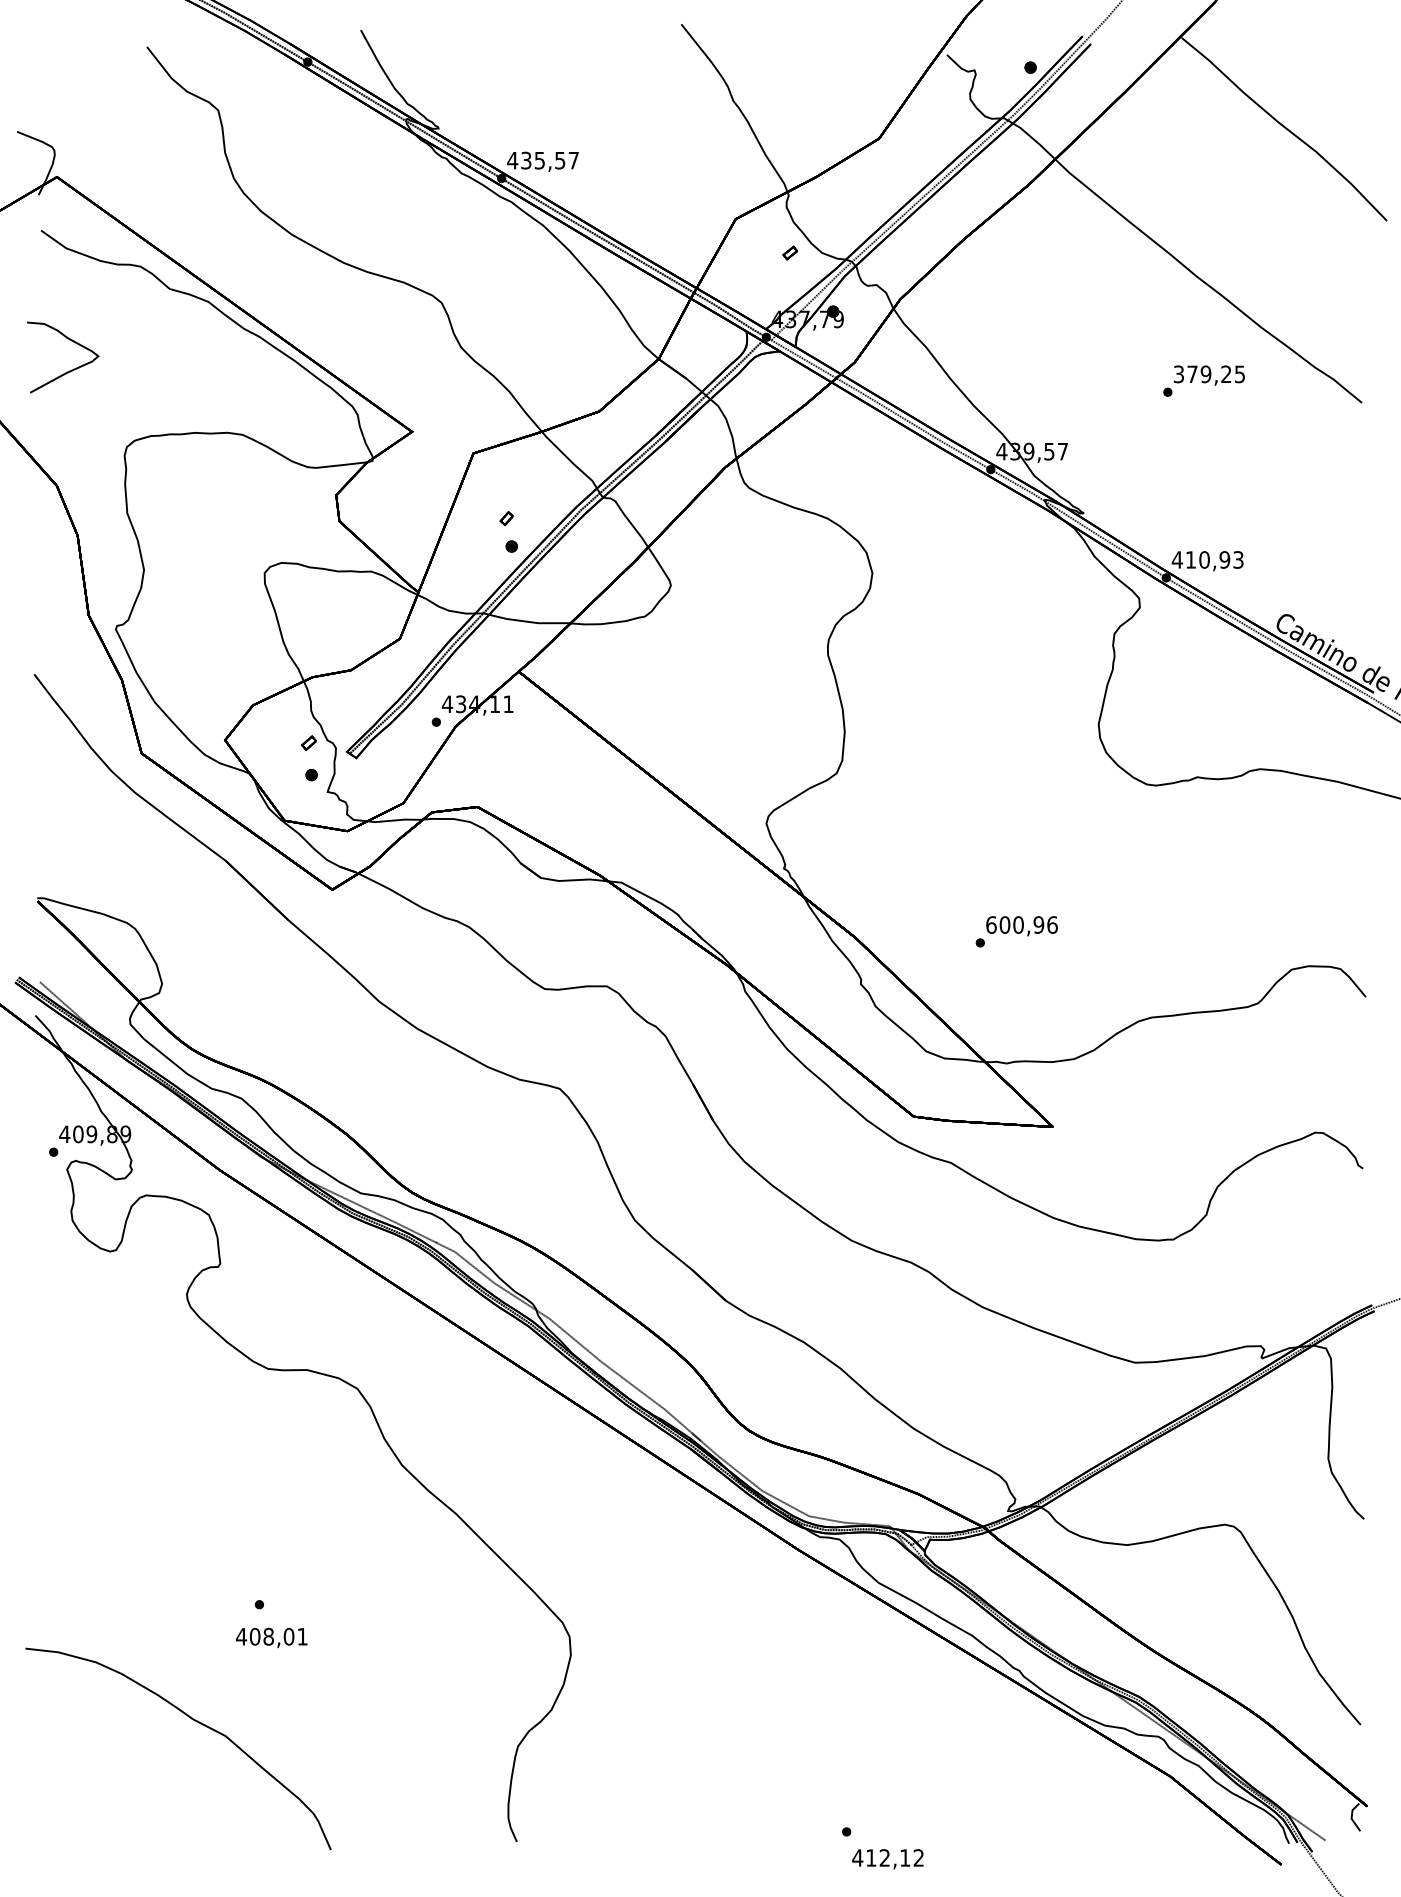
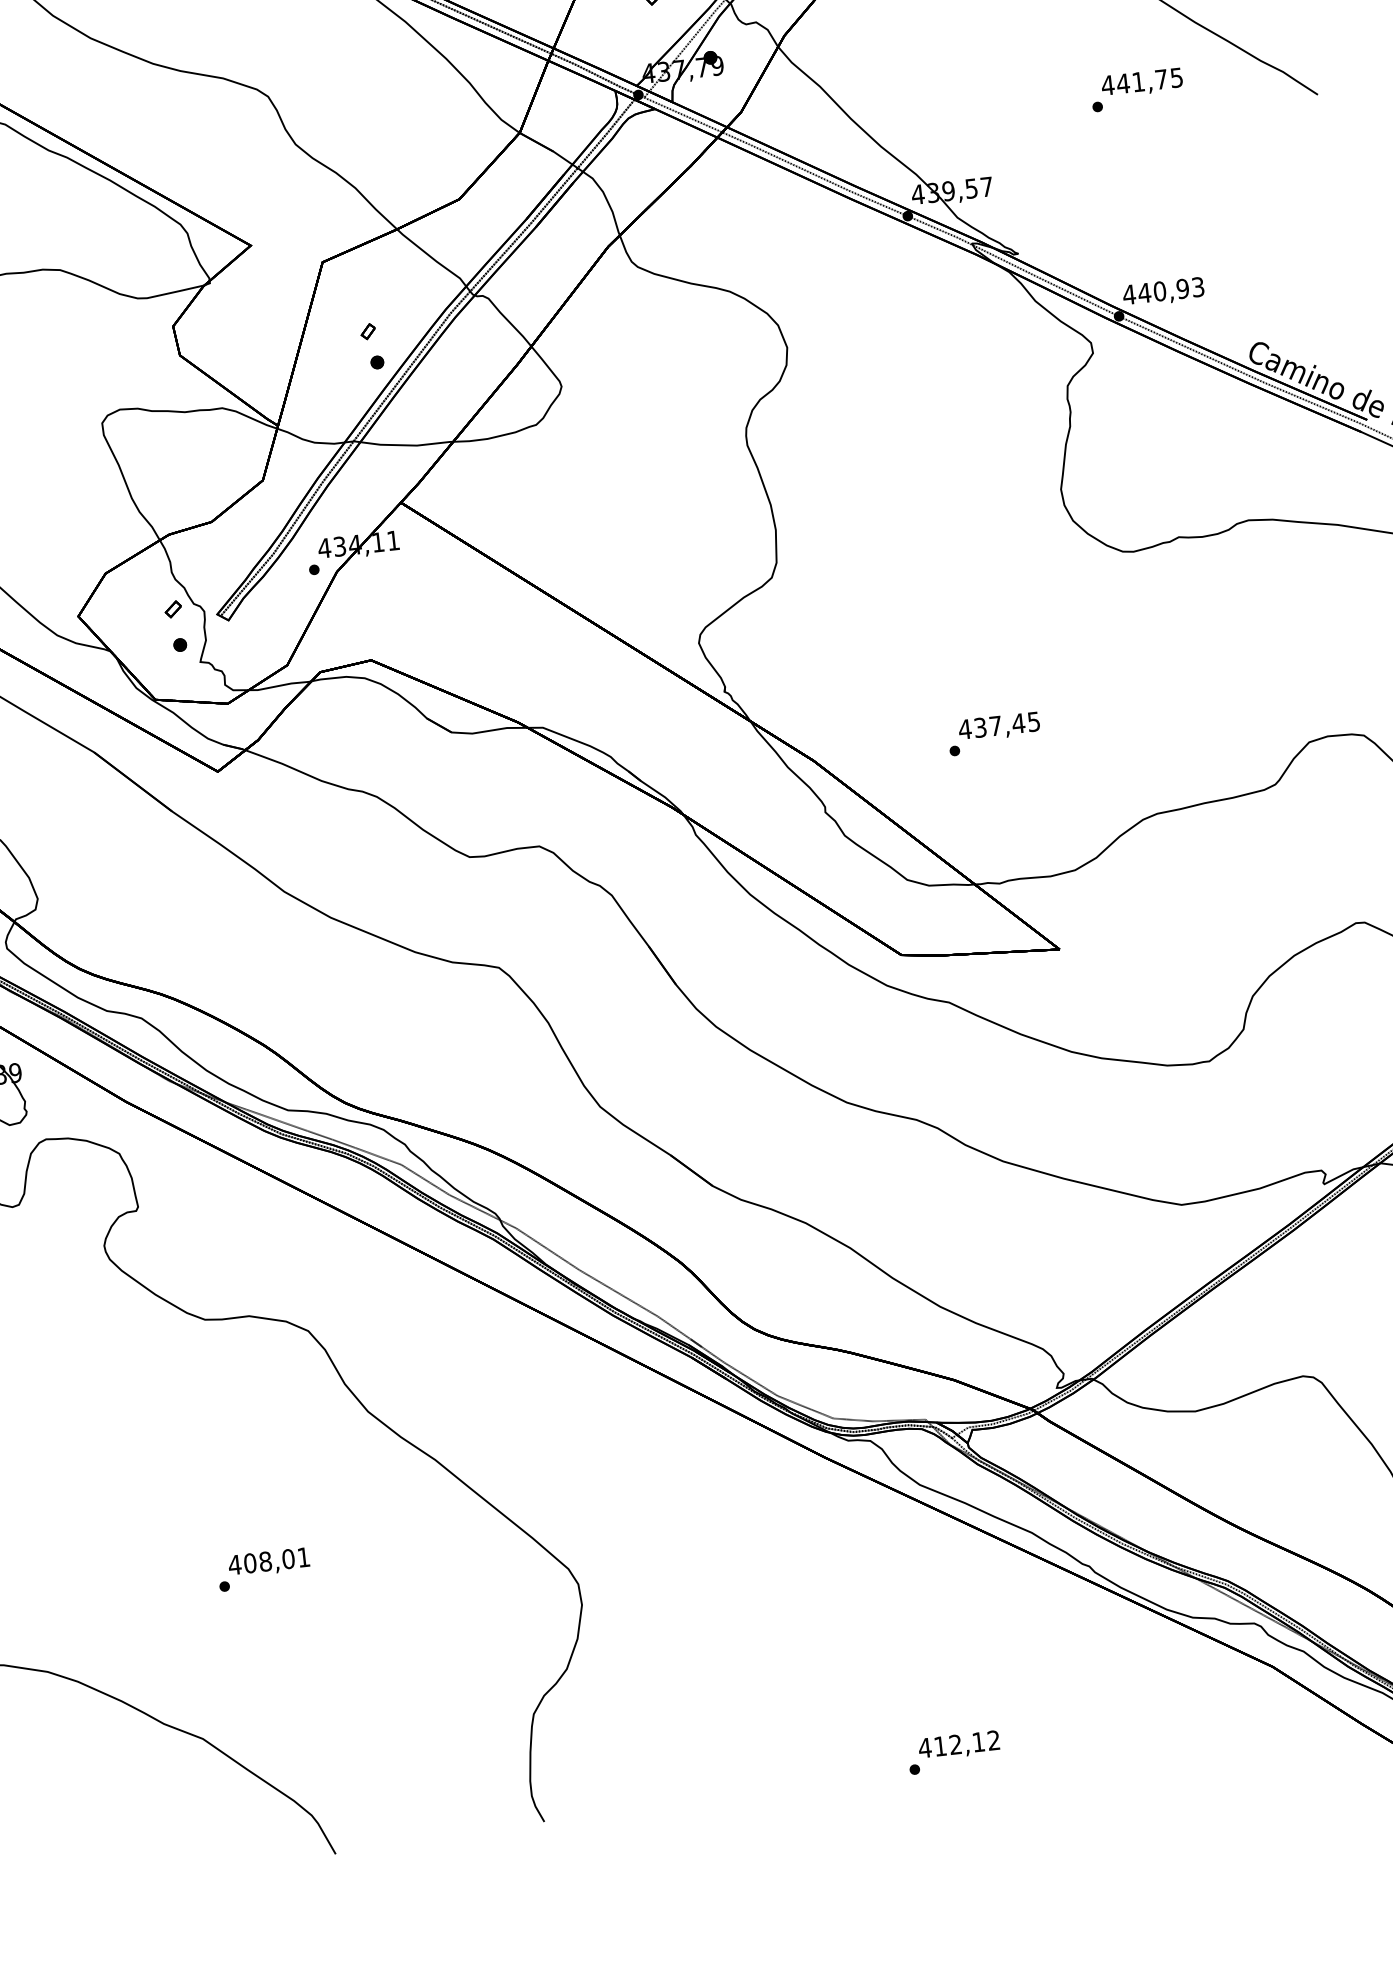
text: (1202, 374) -> (1134, 82), 379,25 -> 441,75
text: (1190, 559) -> (1144, 292), 410,93 -> 440,93
text: (1021, 924) -> (998, 725), 600,96 -> 437,45
text: (271, 1637) -> (268, 1562), moved
text: (887, 1859) -> (958, 1746), moved

